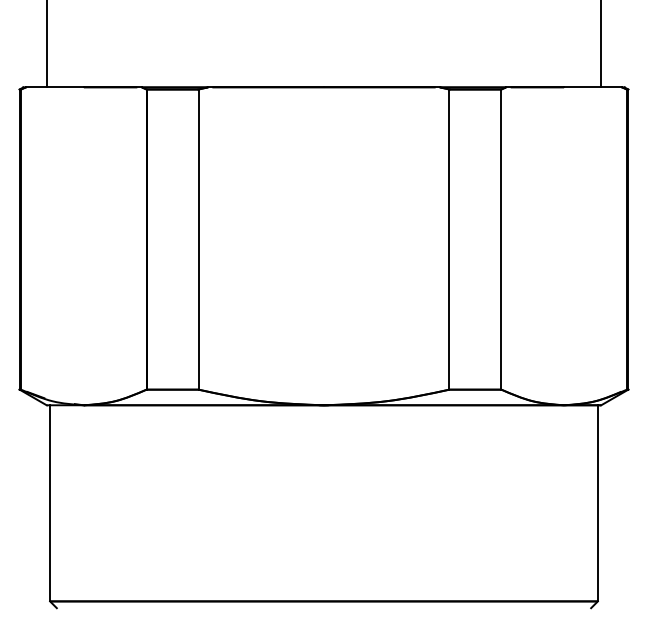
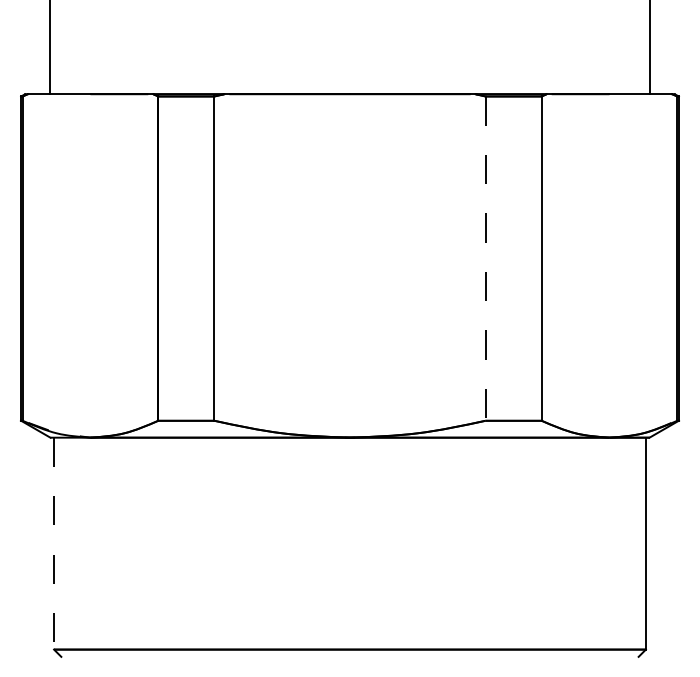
line: (449, 240) -> (485, 259), solid -> dashed
line: (50, 503) -> (54, 543), solid -> dashed

